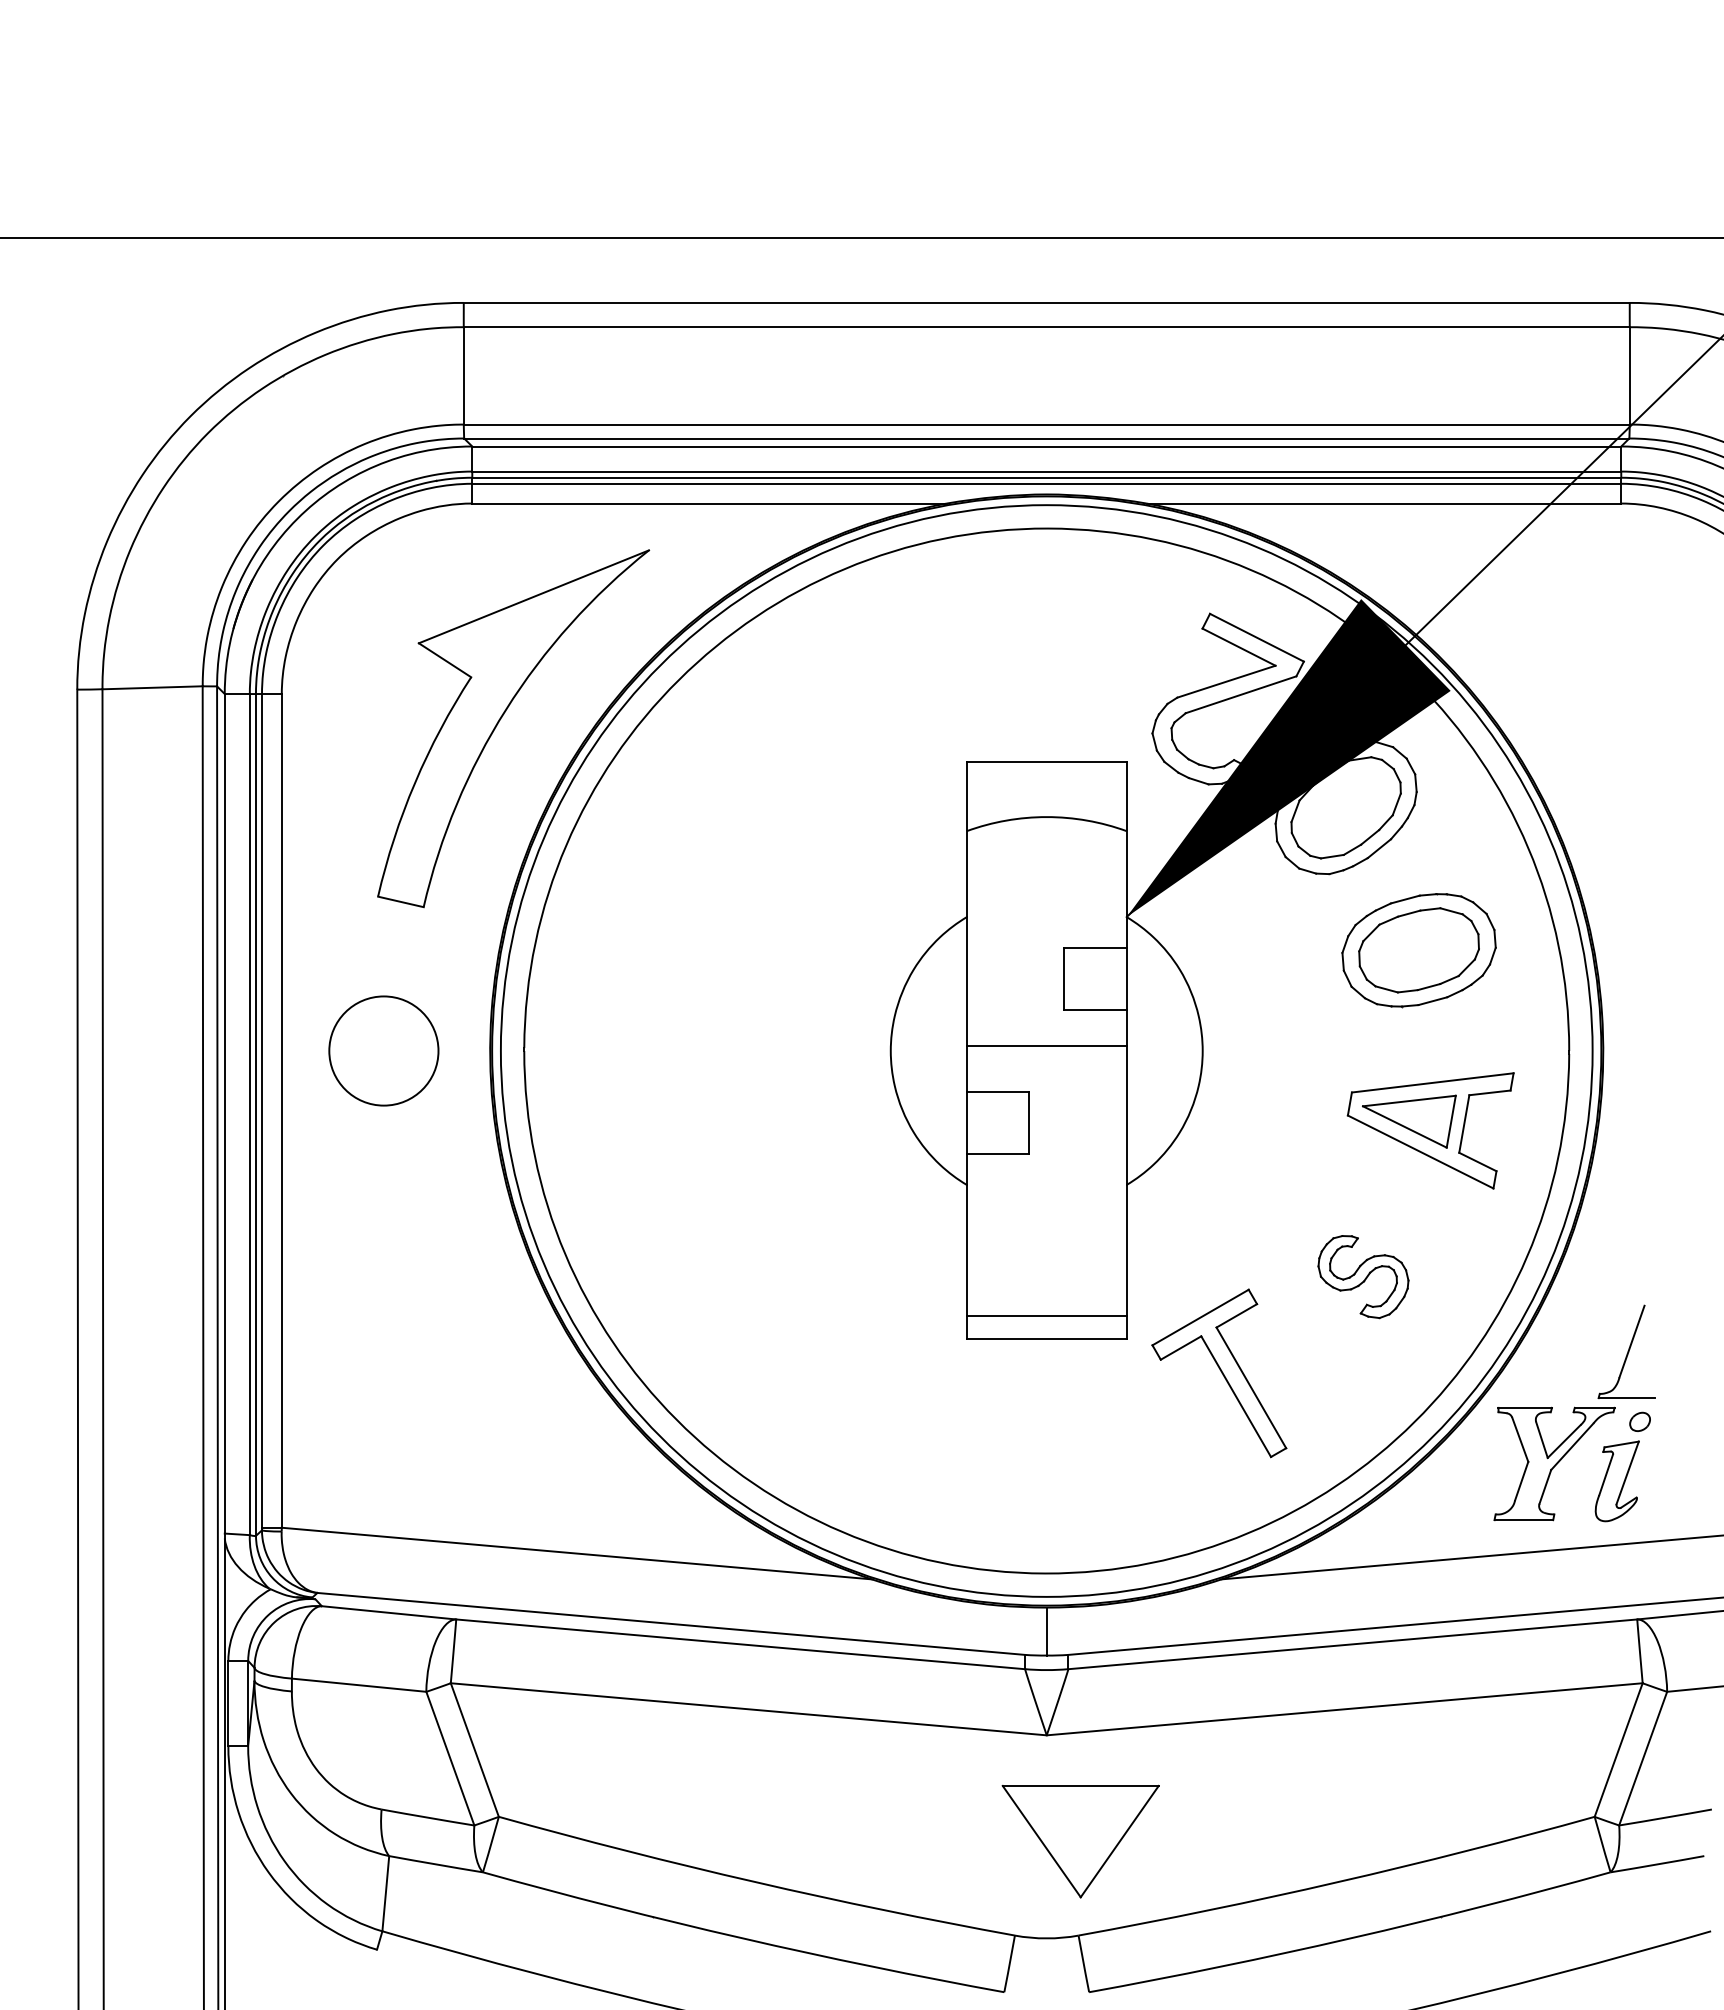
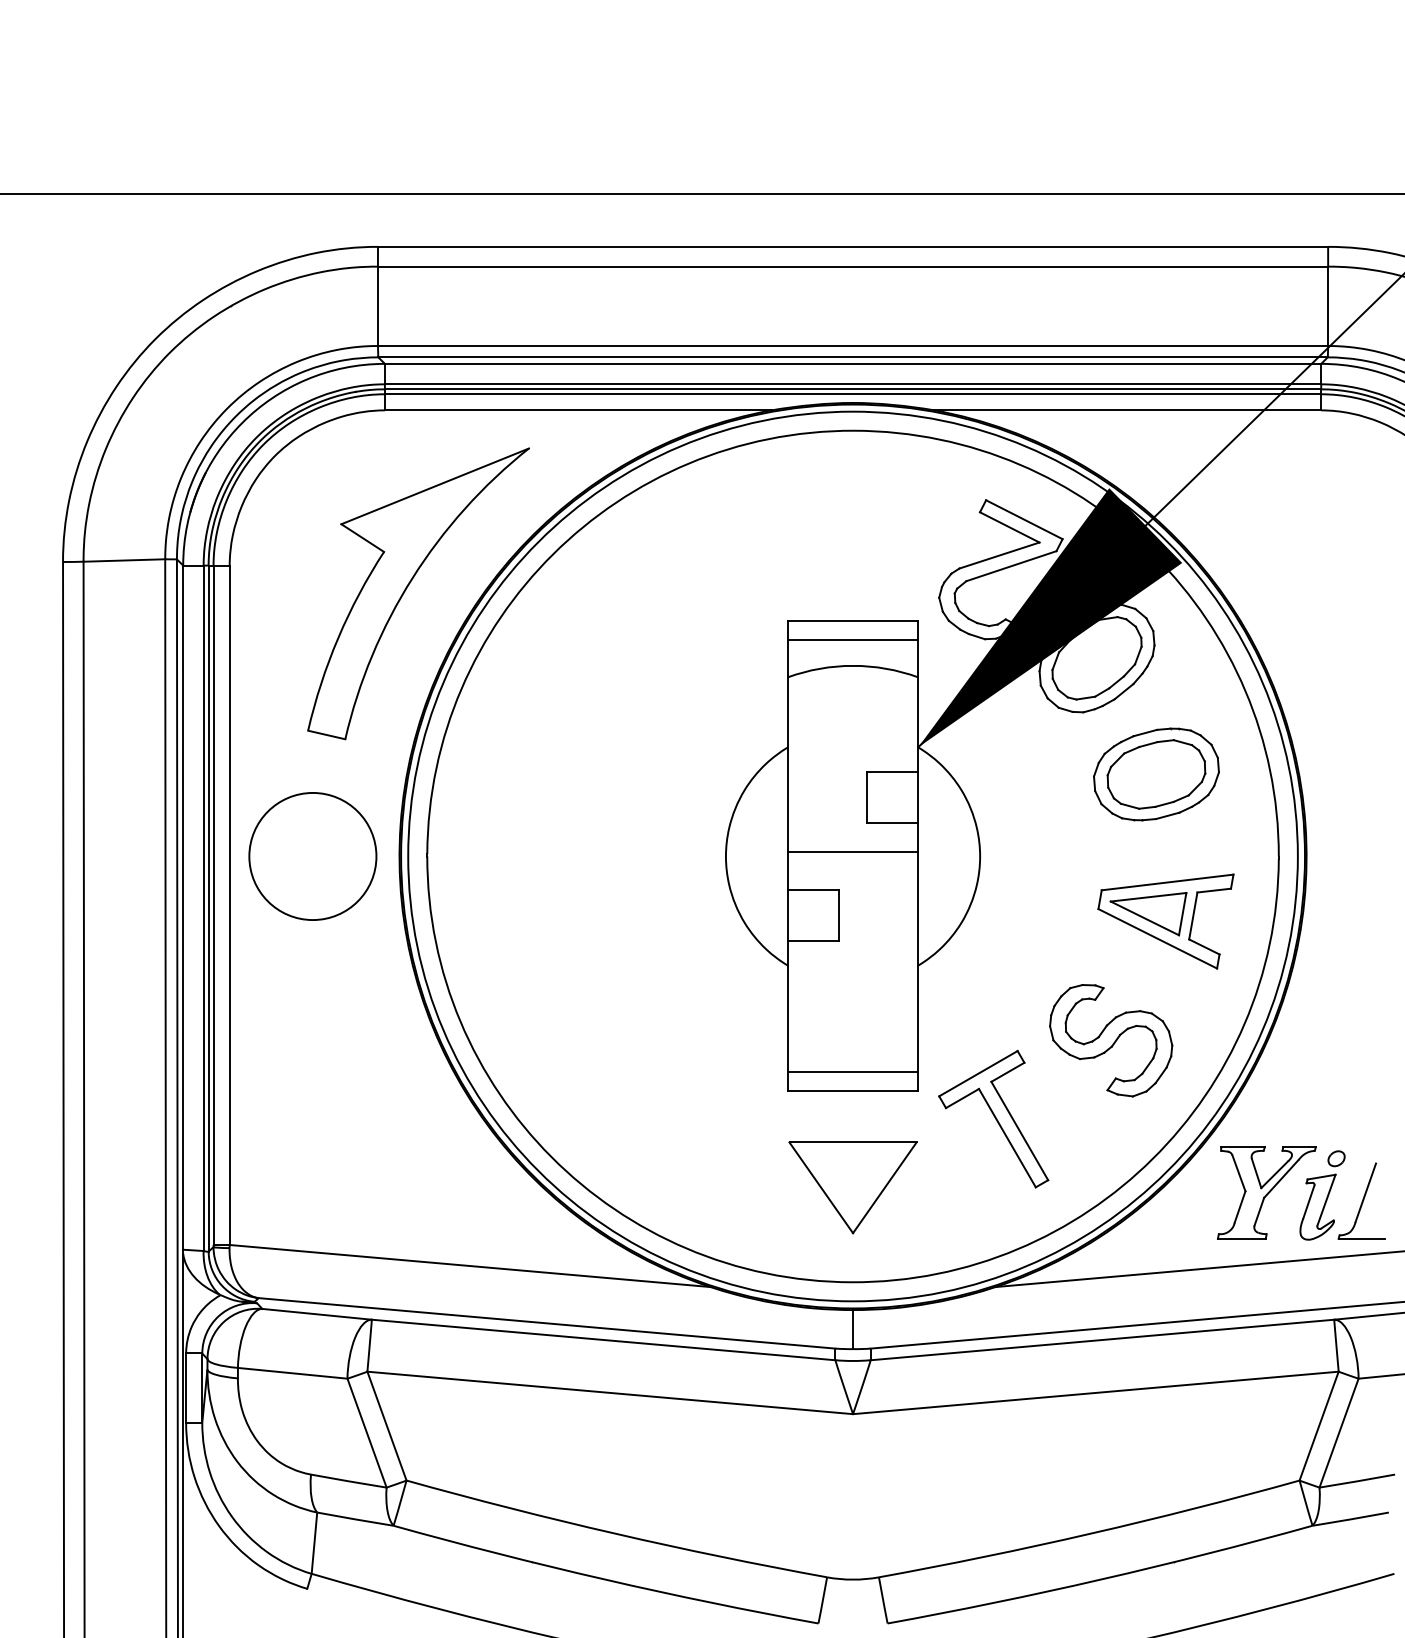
line: (1046, 785) -> (852, 640), added
circle: (383, 1051) -> (312, 856), size x1.43
part: (1363, 1276) -> (1111, 1040), size x1.67
part: (1626, 1351) -> (1361, 1200), moved
part: (1080, 1841) -> (852, 1187), moved

